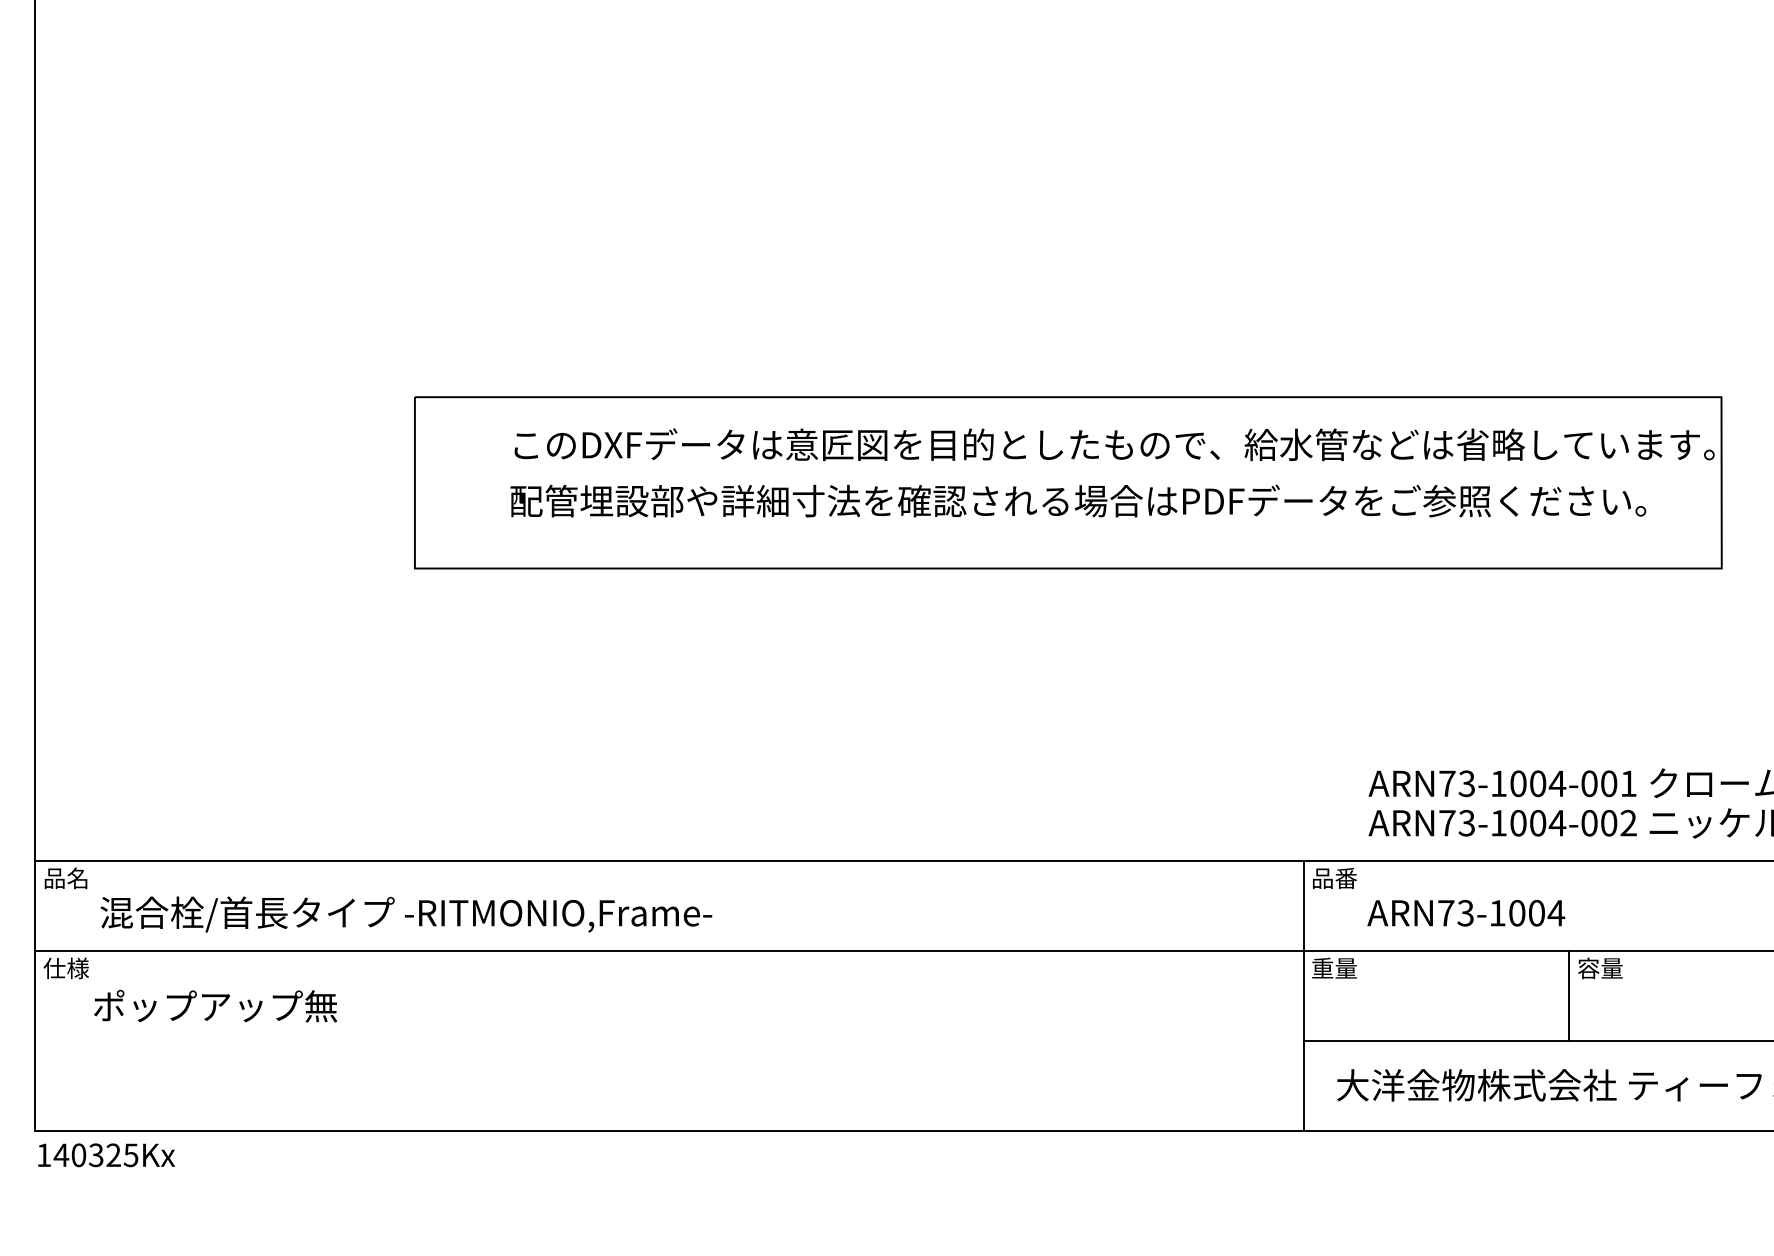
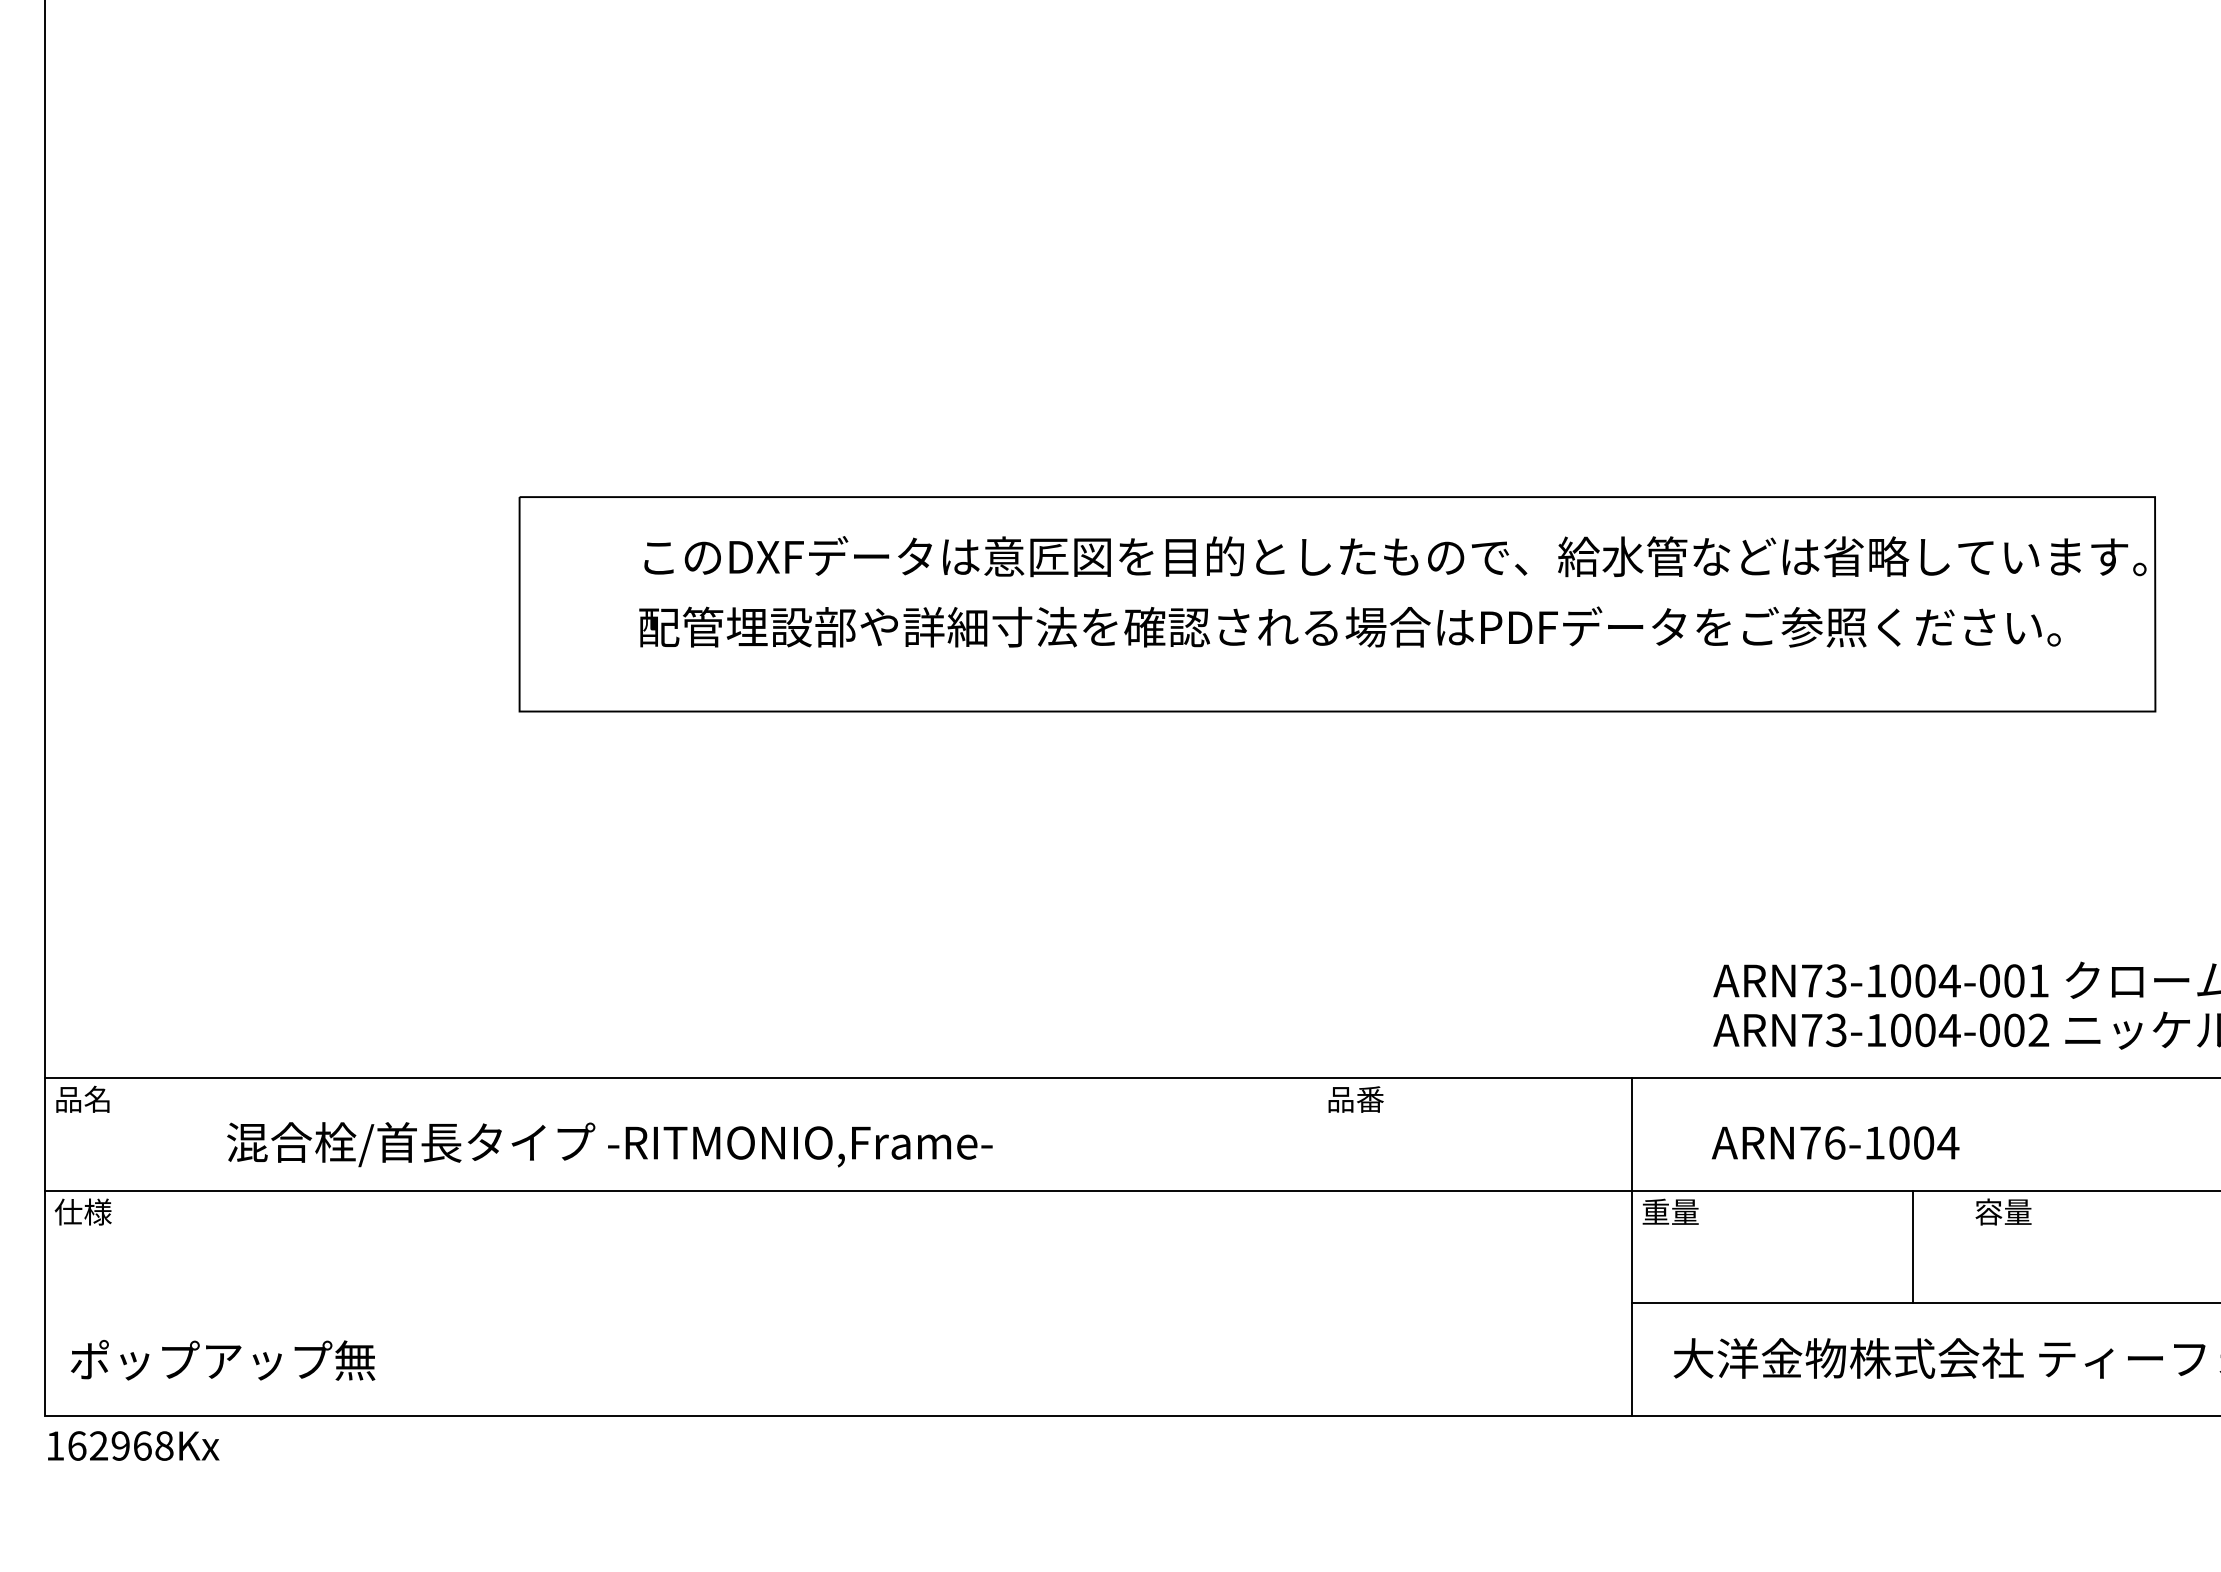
text: (1334, 878) -> (1355, 1099), moved
text: (1465, 912) -> (1834, 1142), ARN73-1004 -> ARN76-1004
text: (406, 914) -> (609, 1144), moved
line: (1569, 995) -> (1912, 1246), moved
text: (215, 1006) -> (223, 1360), moved
text: (96, 1154) -> (120, 1445), 140325Kx -> 162968Kx

